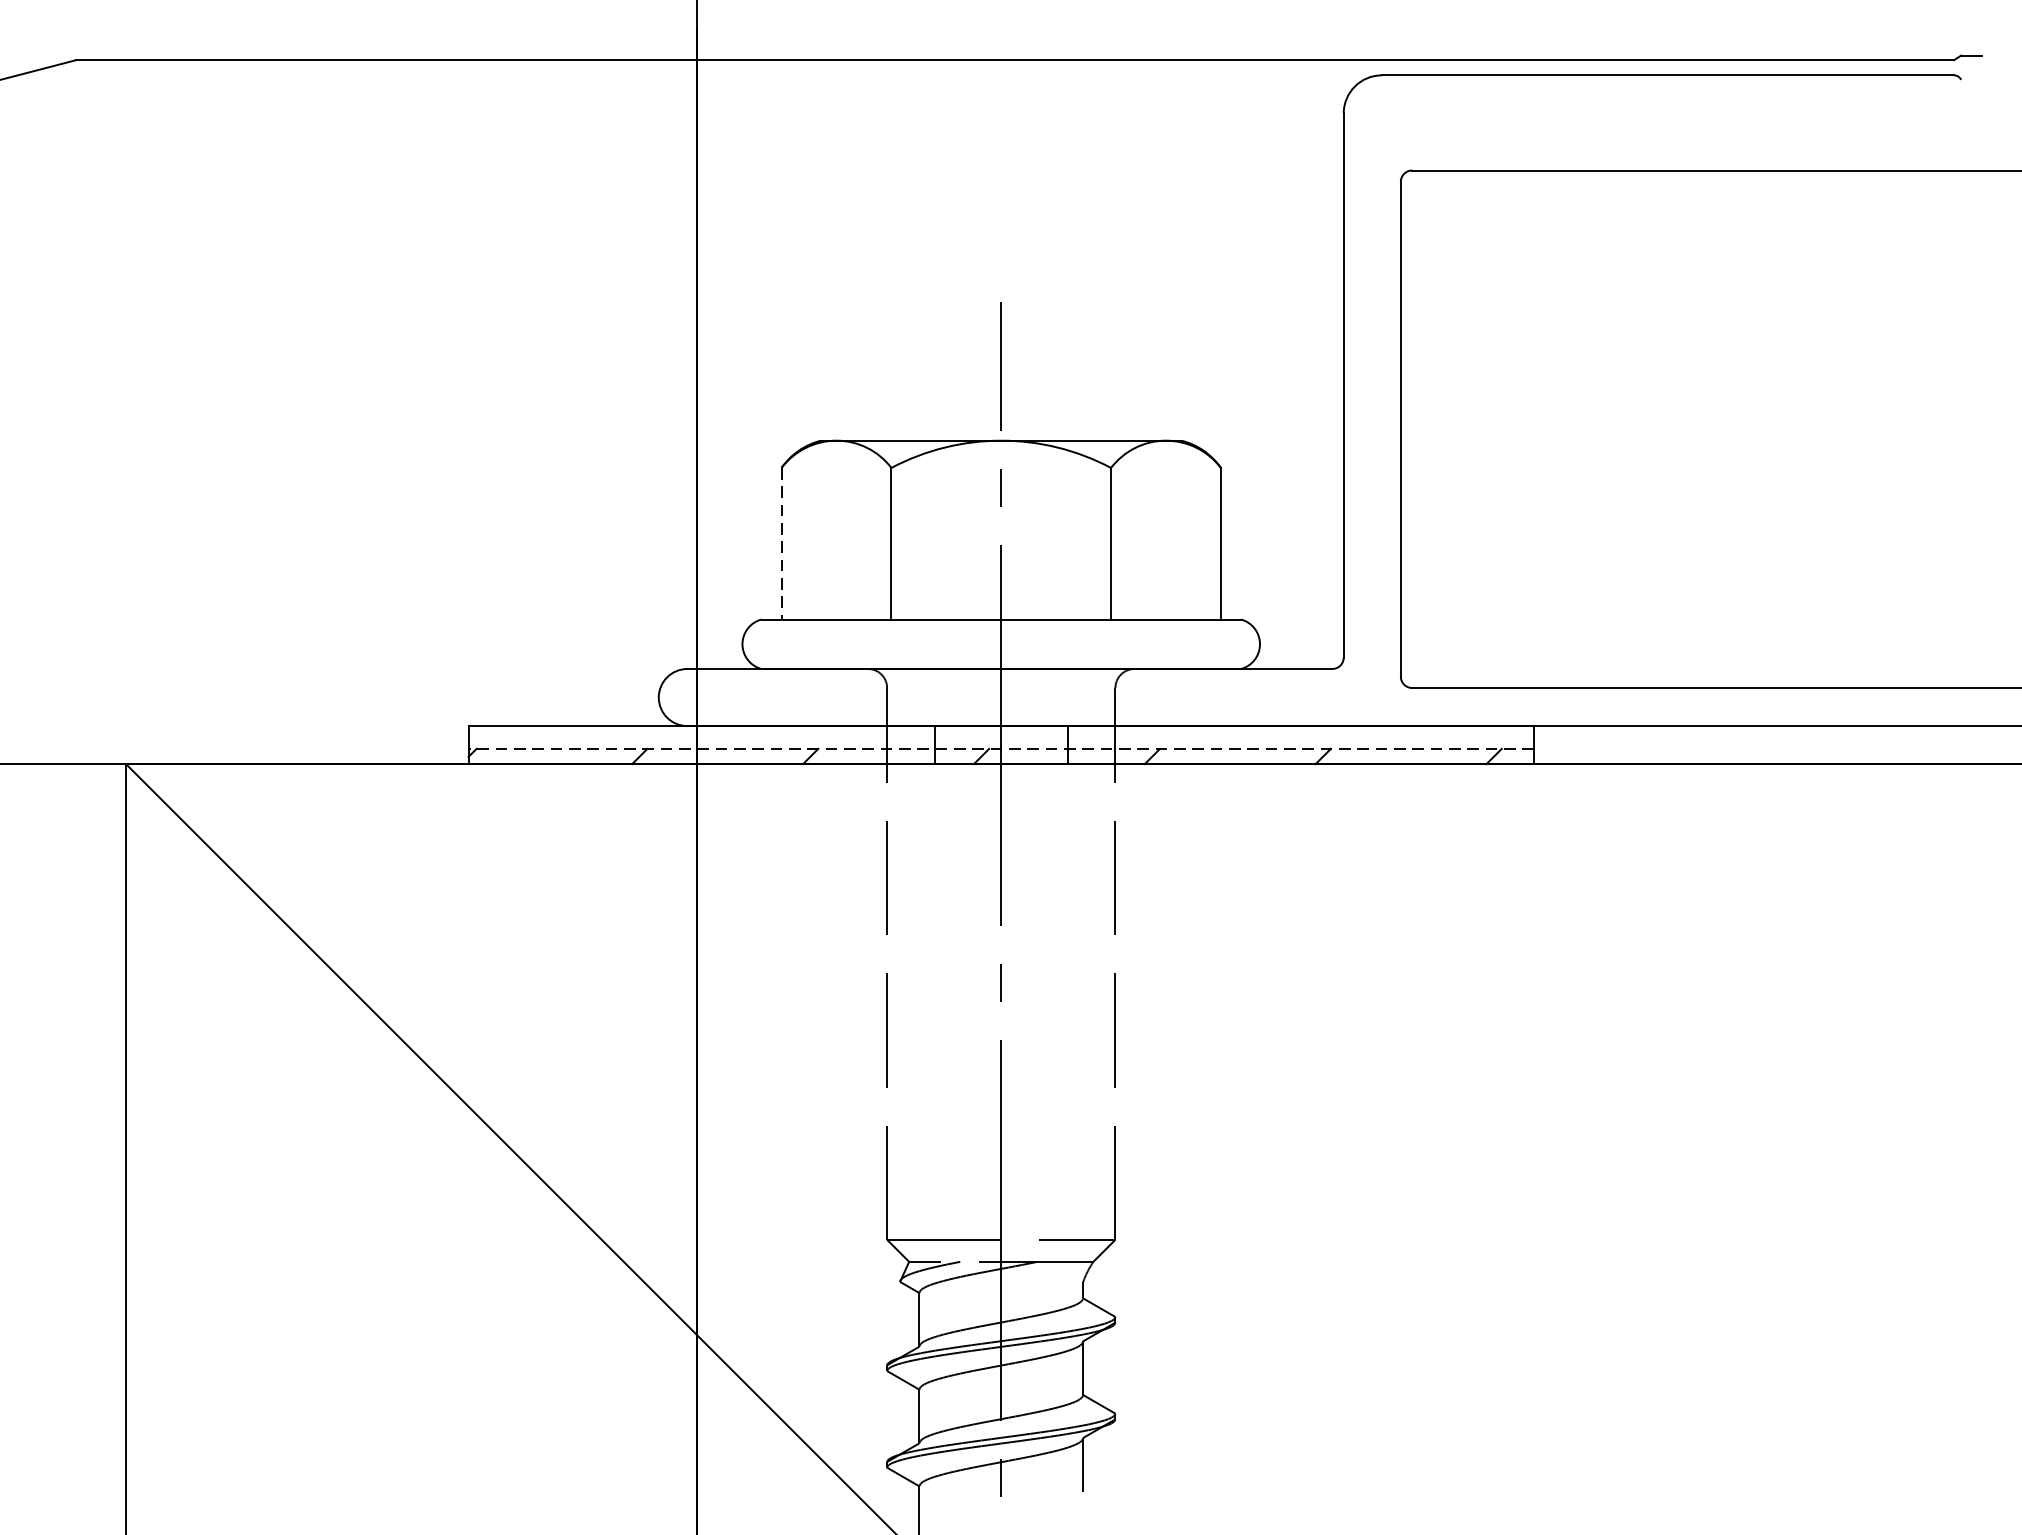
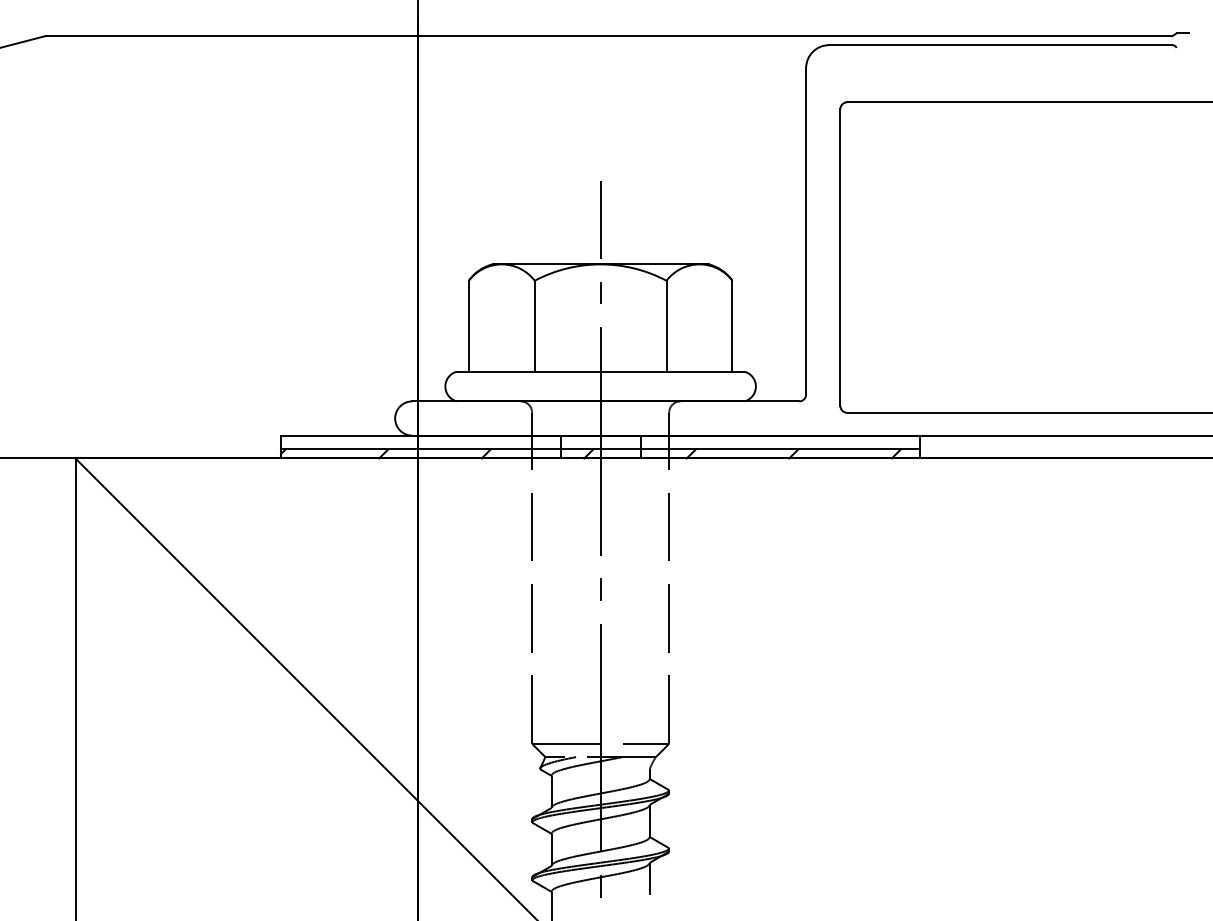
line: (781, 544) -> (468, 326), dashed -> solid
line: (1001, 749) -> (600, 449), dashed -> solid

